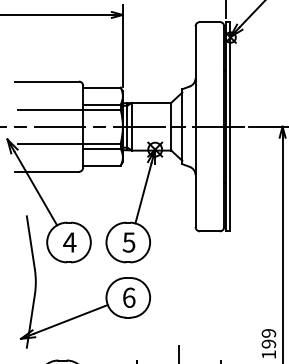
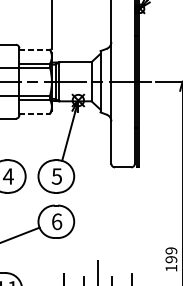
line: (101, 87) -> (34, 49), solid -> dashed
line: (101, 165) -> (34, 113), solid -> dashed

